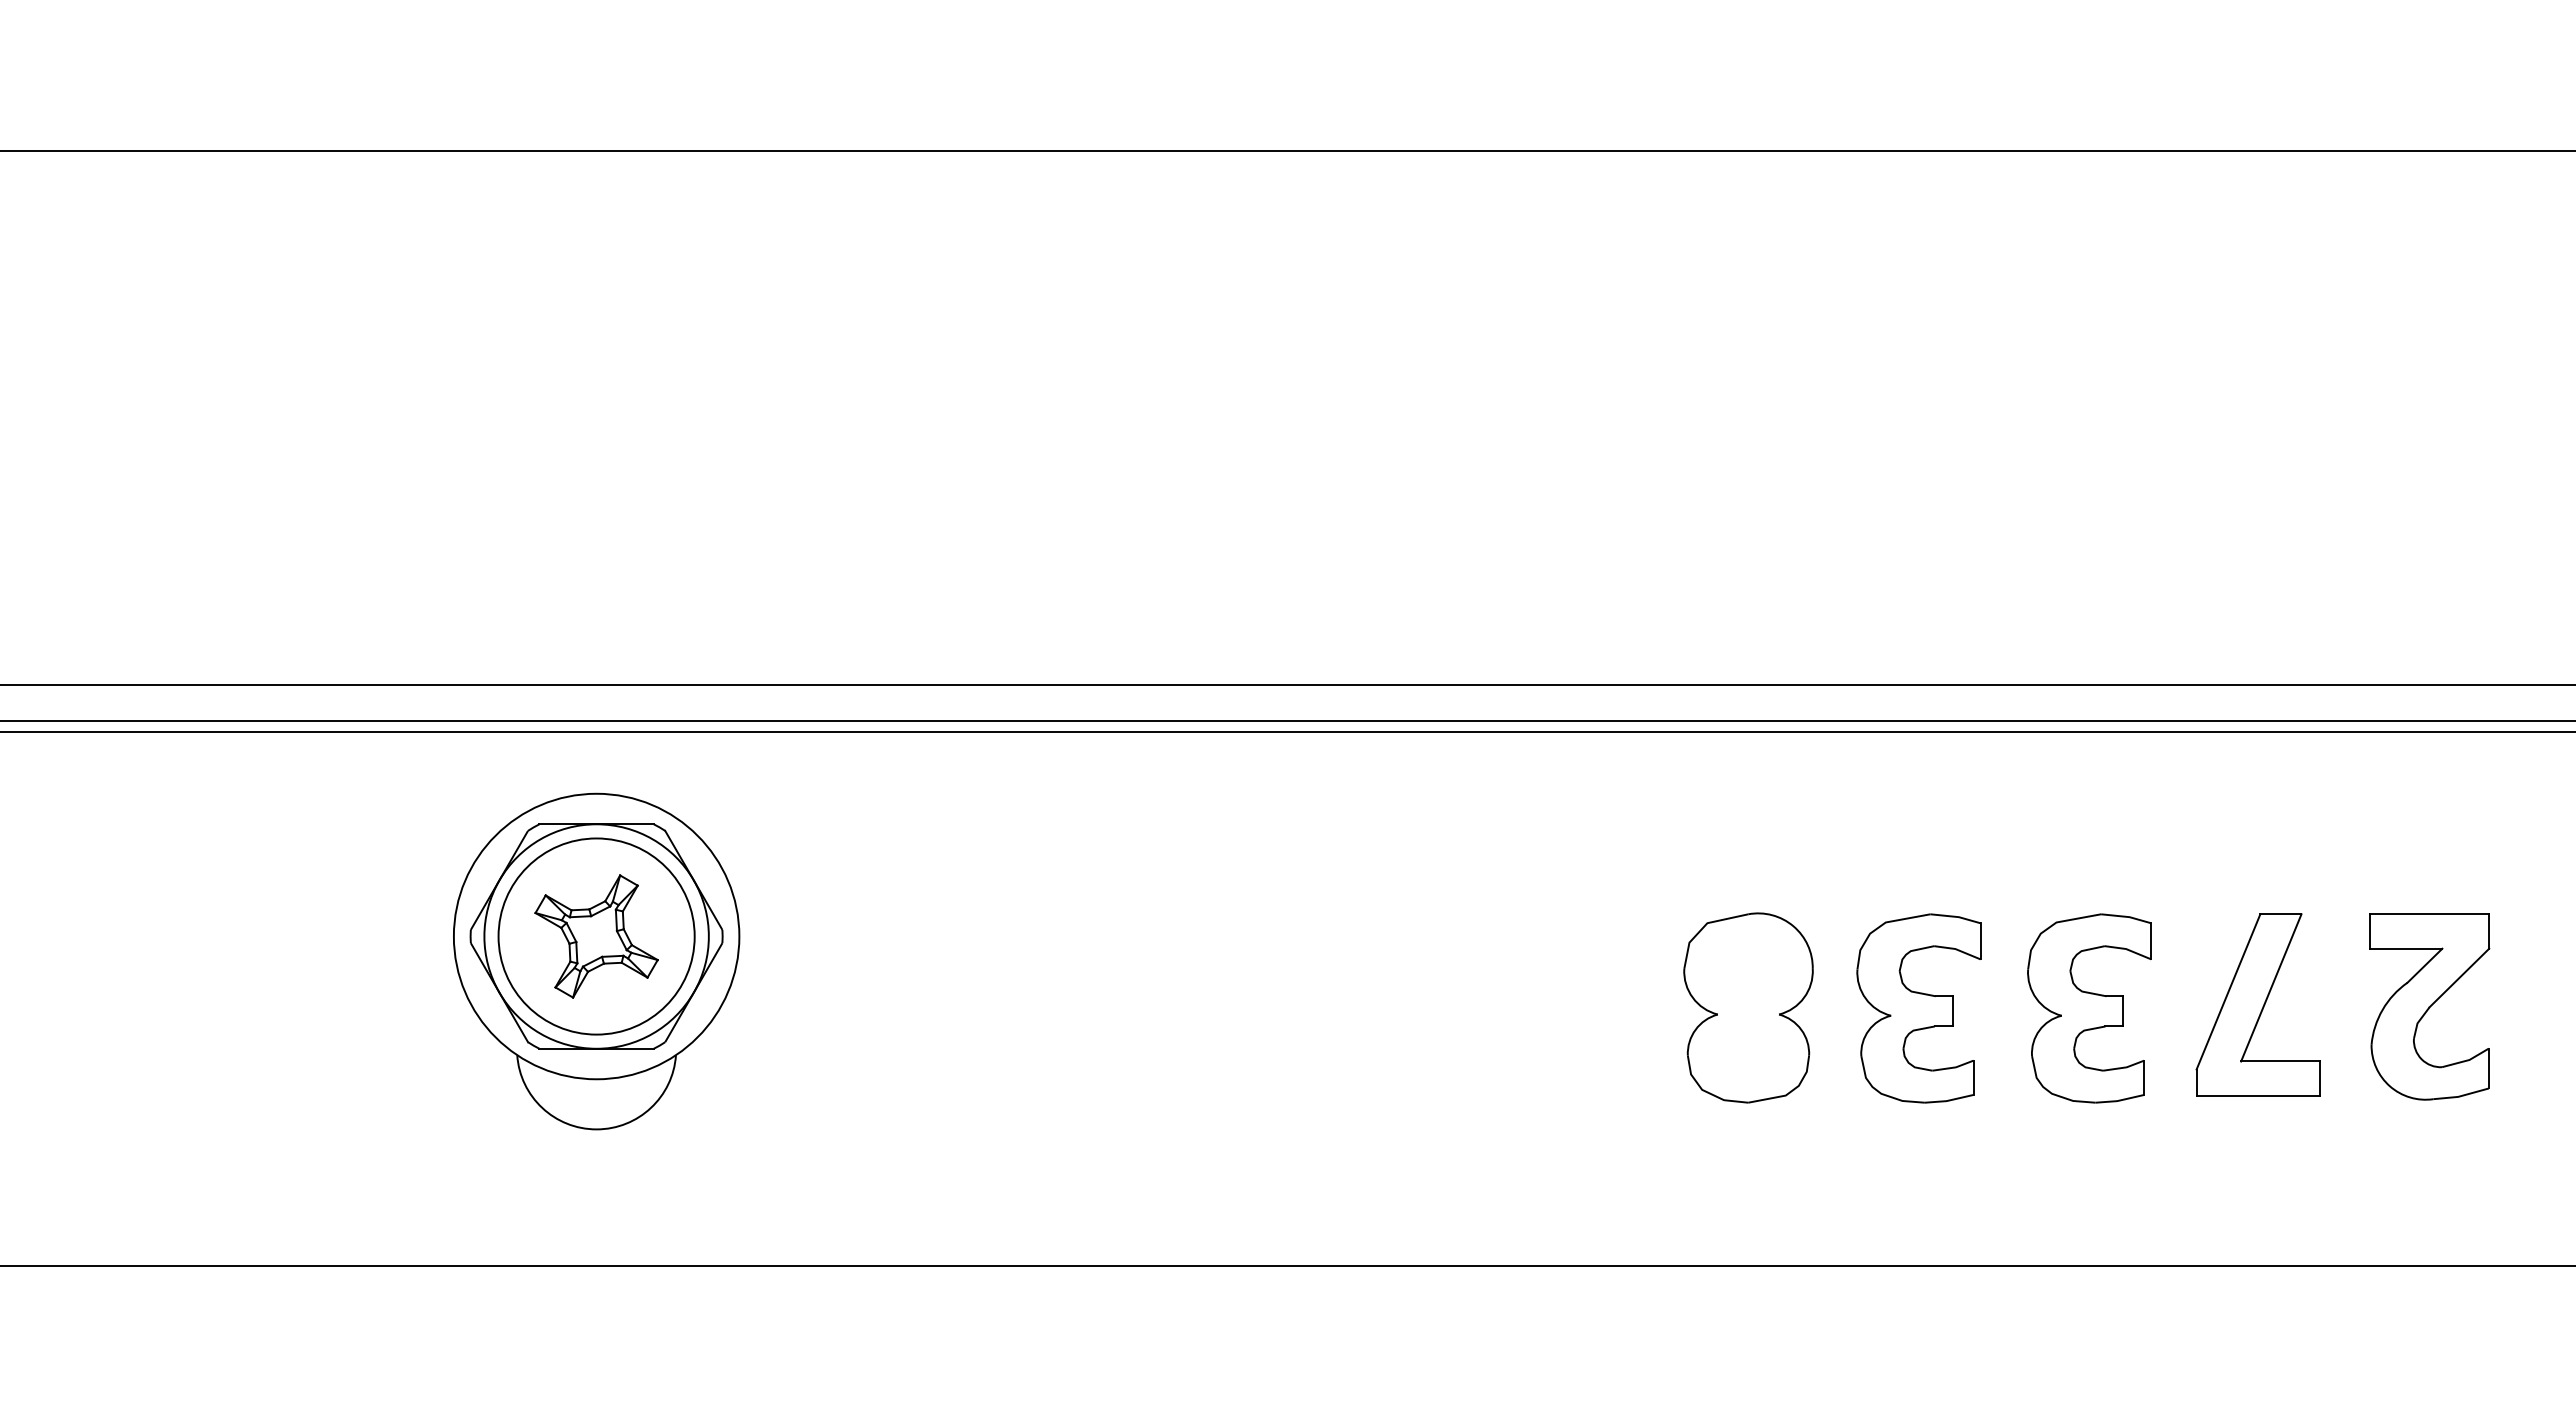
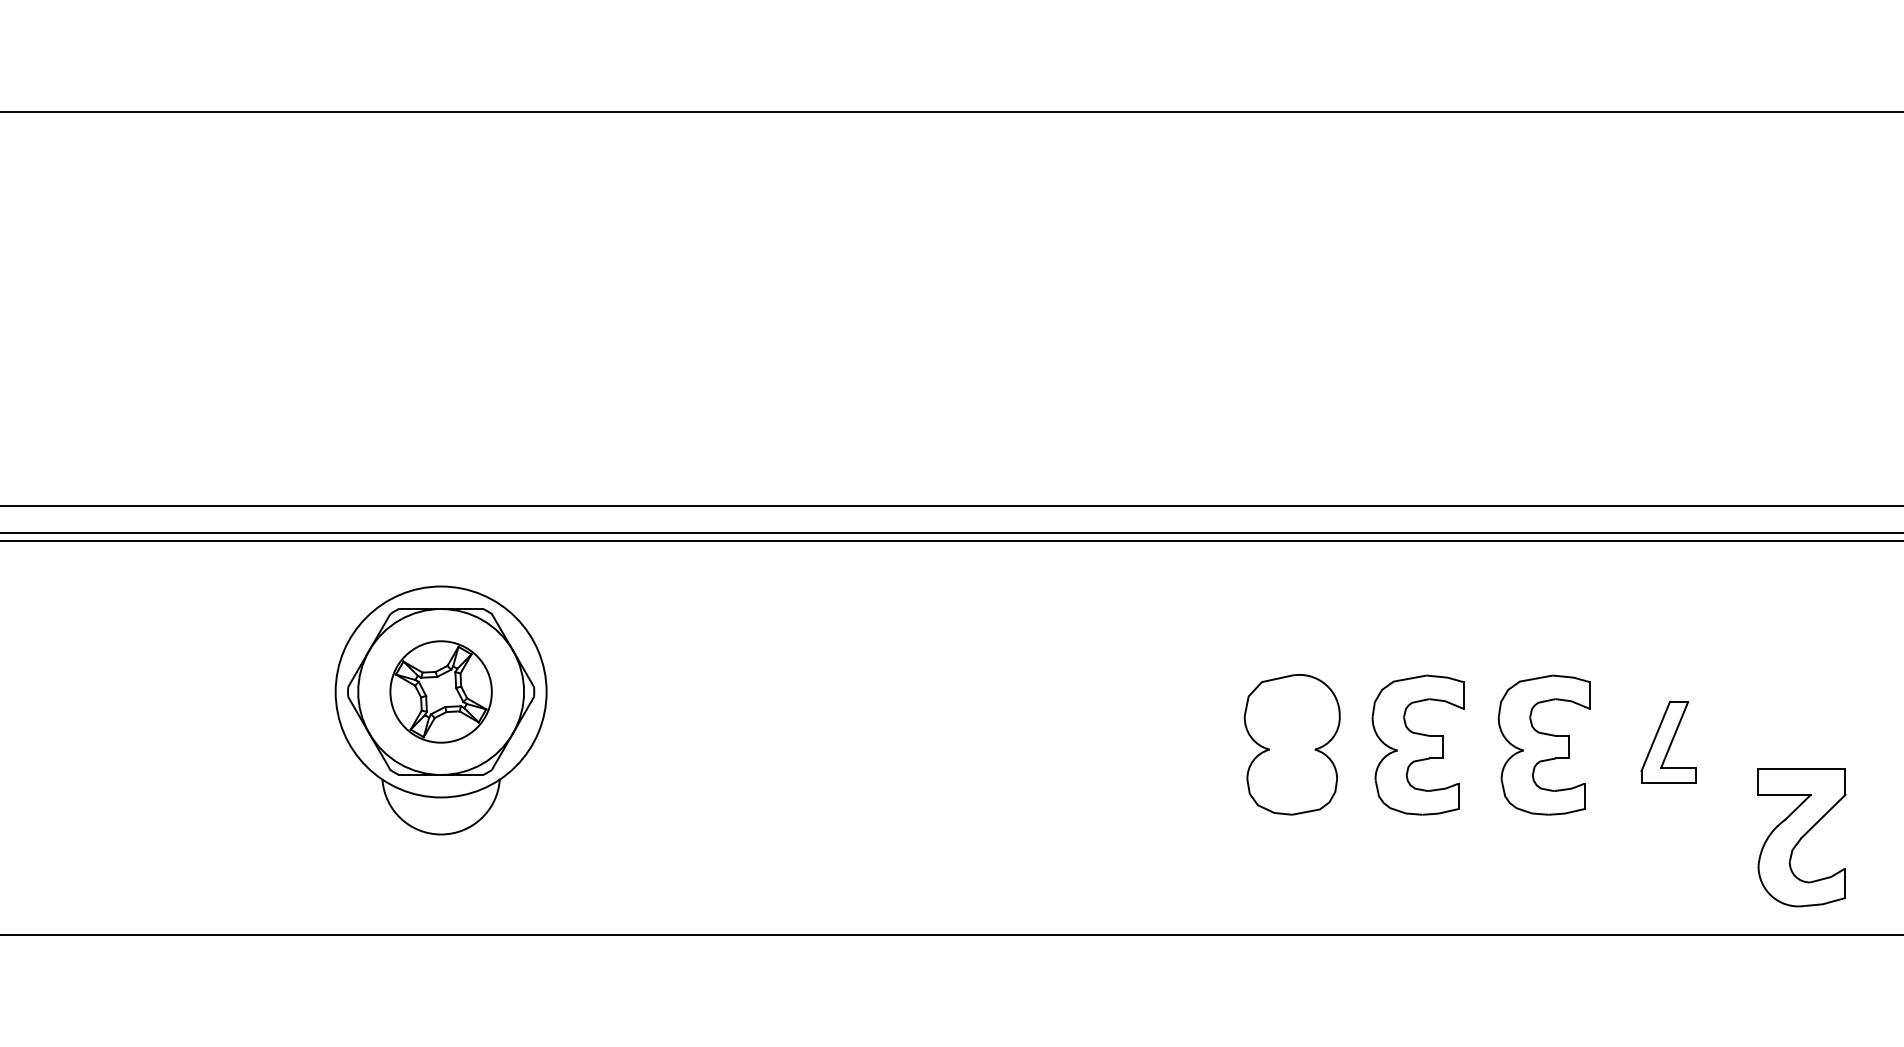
circle: (596, 936) -> (441, 691), size x0.7
part: (2257, 1004) -> (1668, 742), size x0.6
part: (2429, 1006) -> (1801, 837), moved

